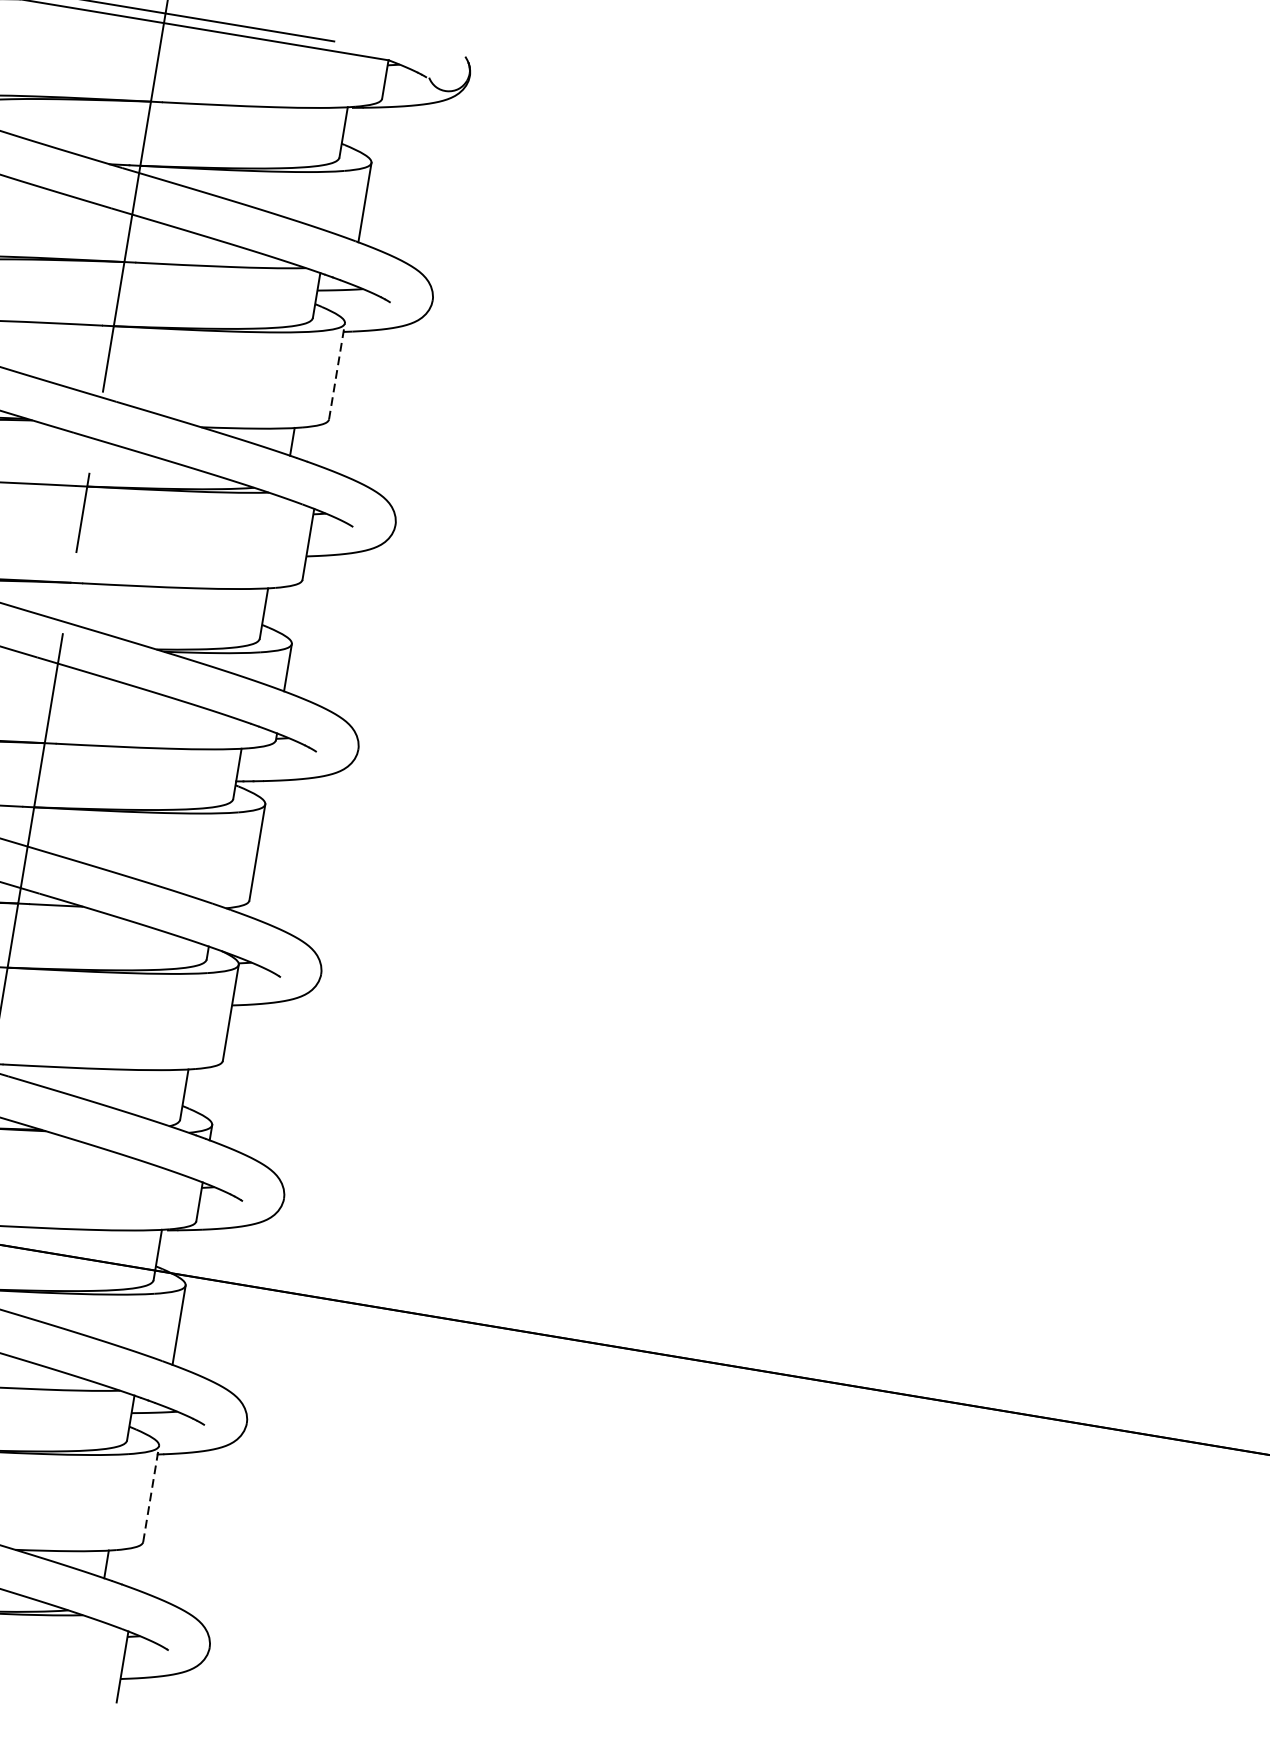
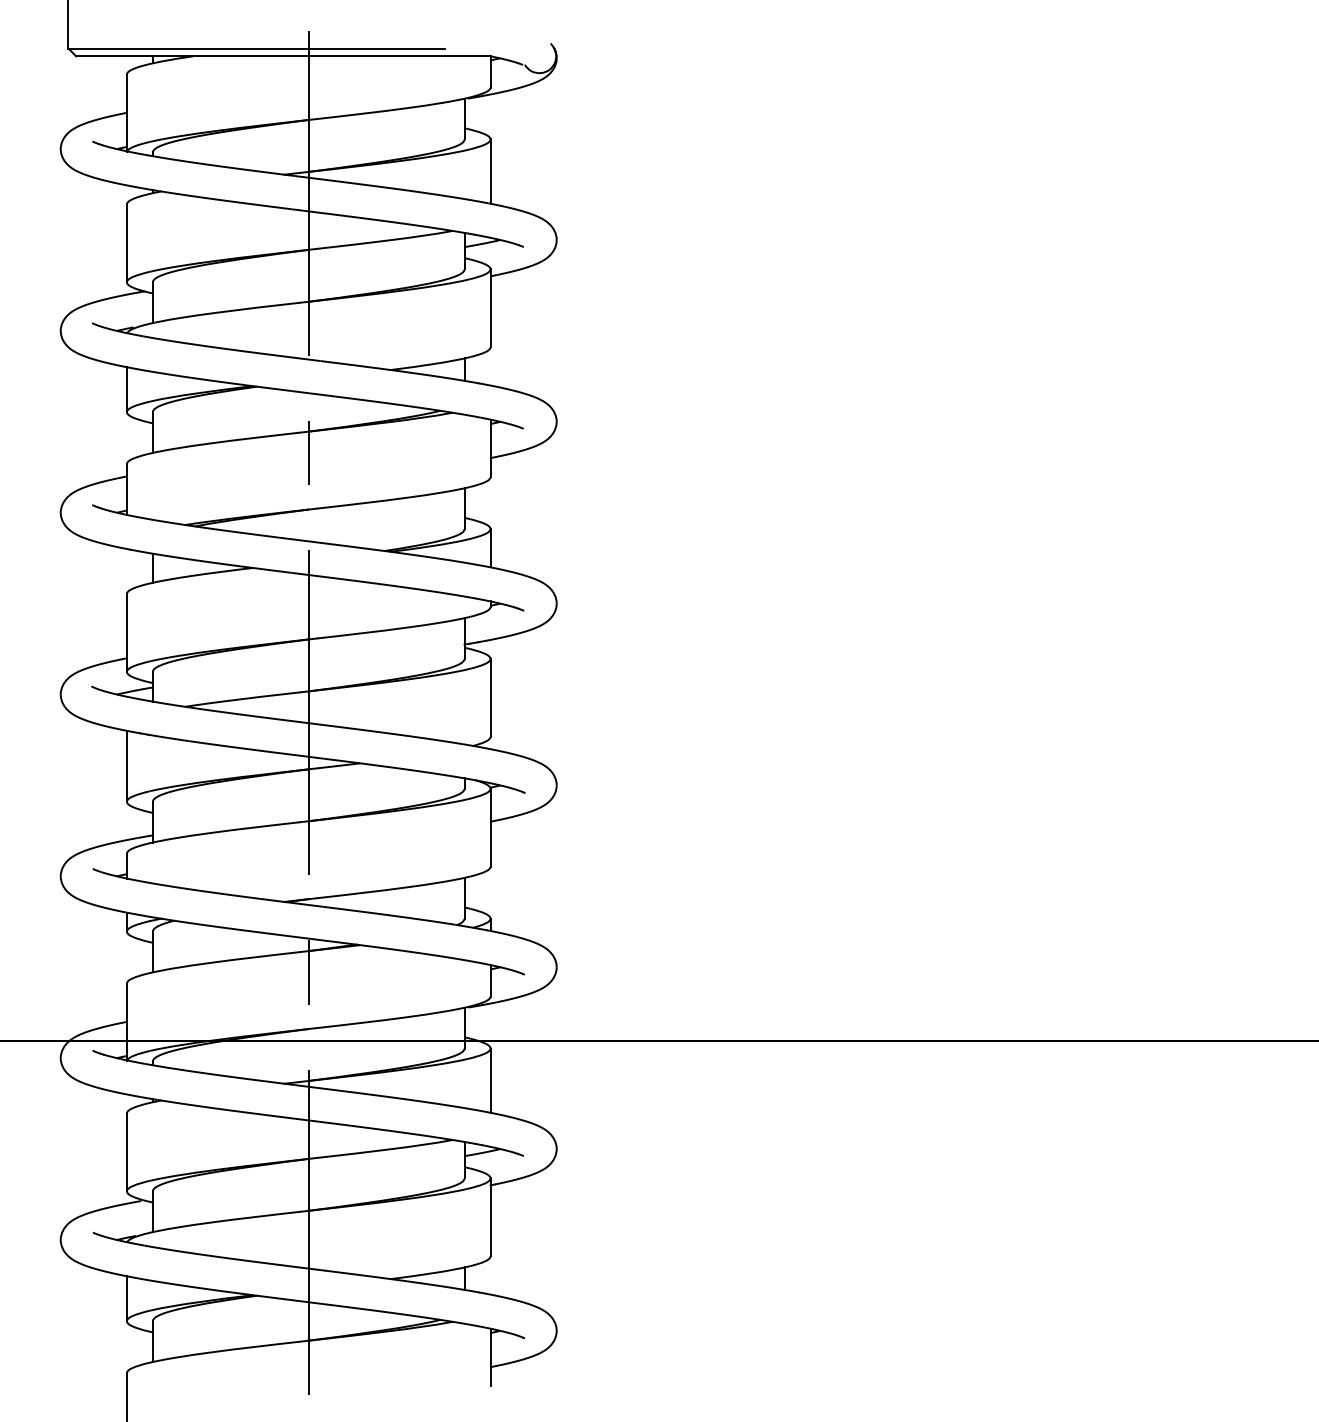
line: (336, 371) -> (490, 308), dashed -> solid
line: (151, 1494) -> (490, 1217), dashed -> solid

